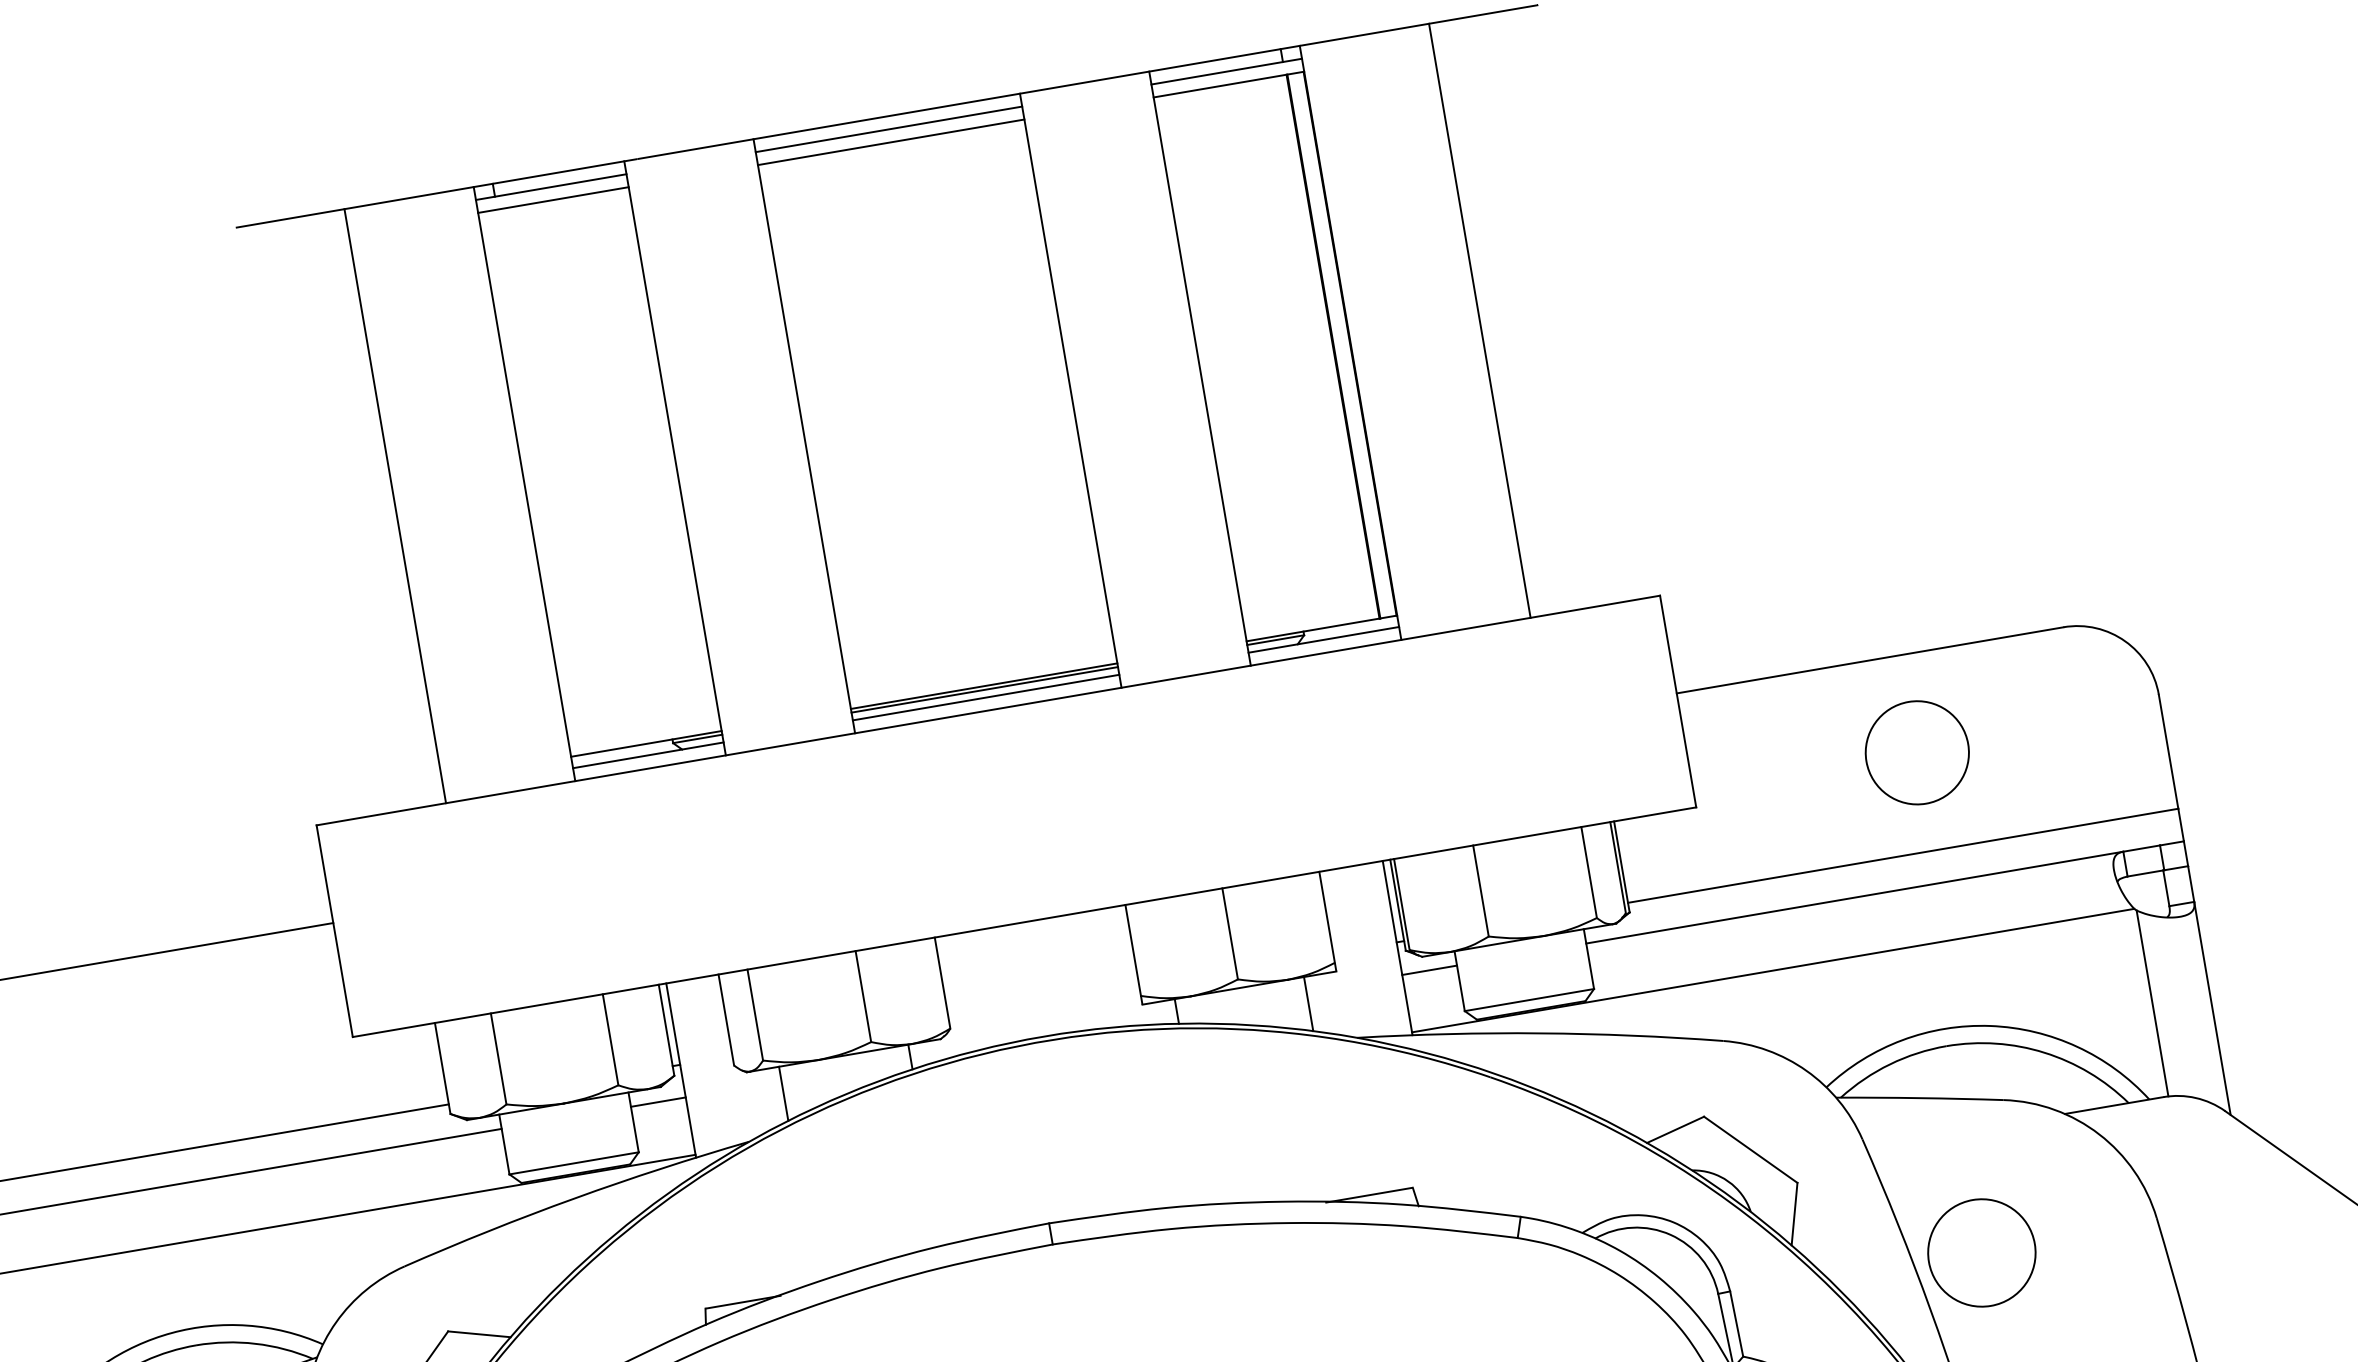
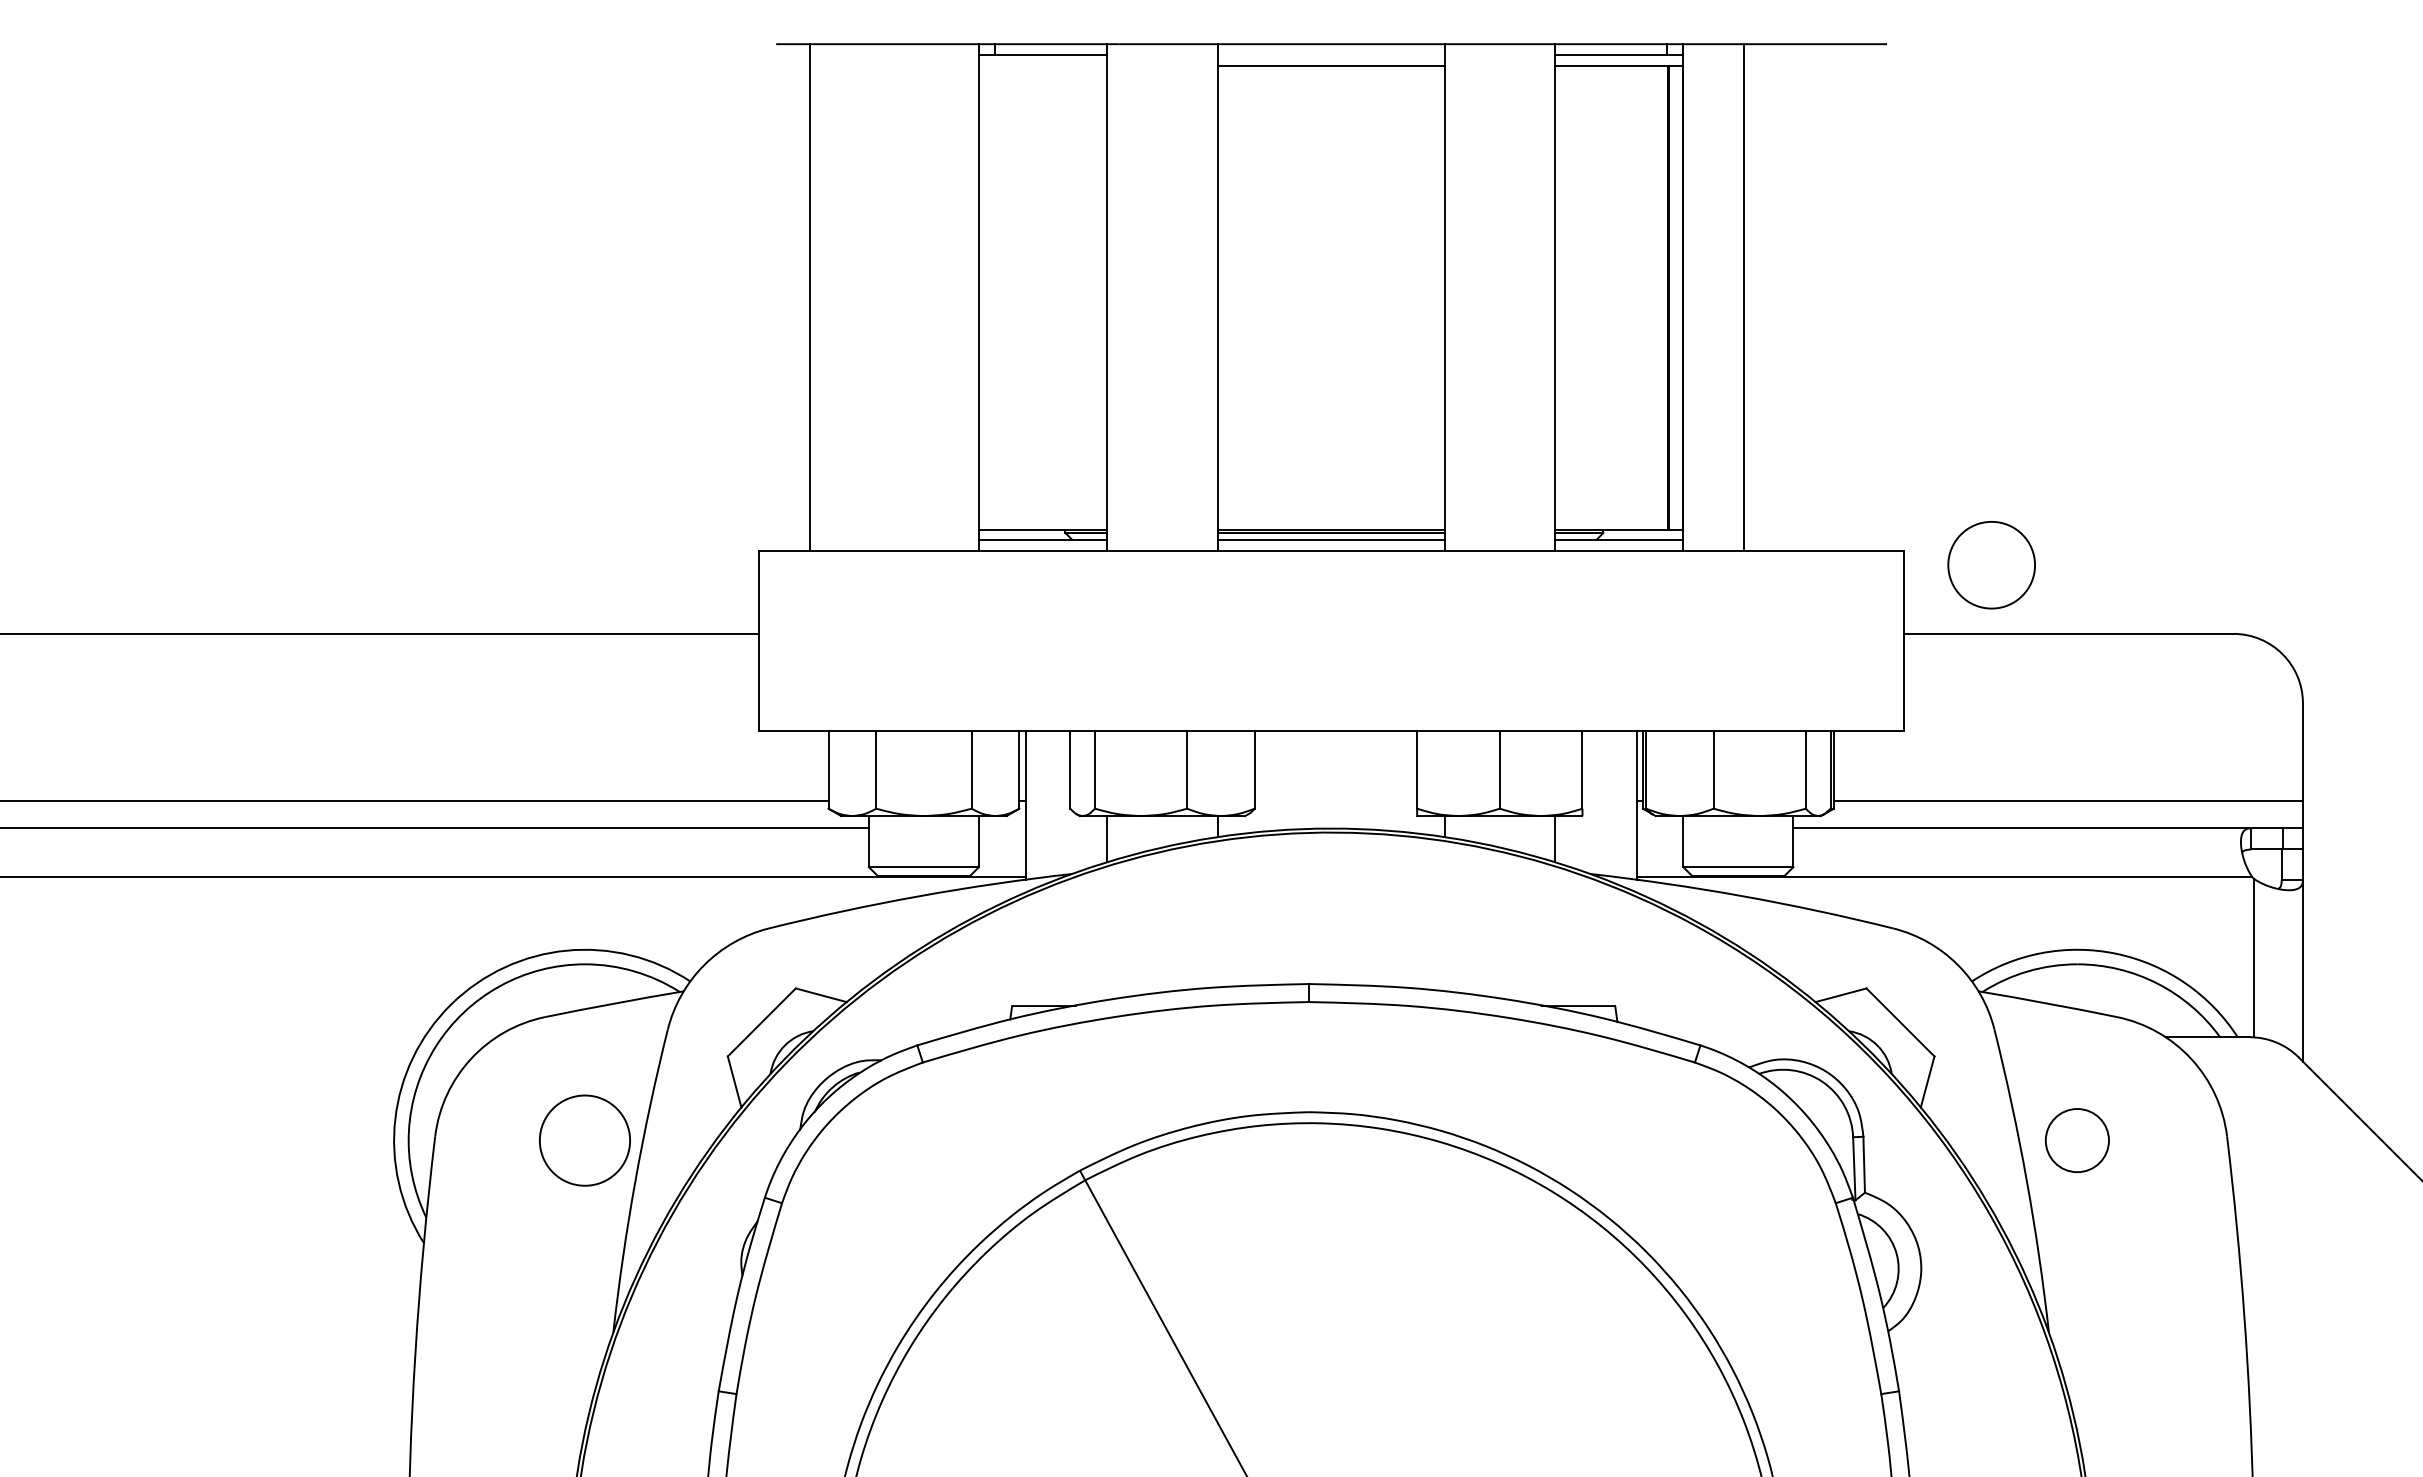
line: (888, 129) -> (1330, 55), removed
line: (553, 200) -> (1043, 66), removed
line: (1479, 320) -> (1744, 297), moved
line: (394, 506) -> (809, 297), moved
circle: (1917, 753) -> (1991, 565), moved
line: (1429, 970) -> (1659, 828), removed
line: (658, 1102) -> (1002, 828), removed
circle: (1982, 1252) -> (2077, 1140), size x0.7

